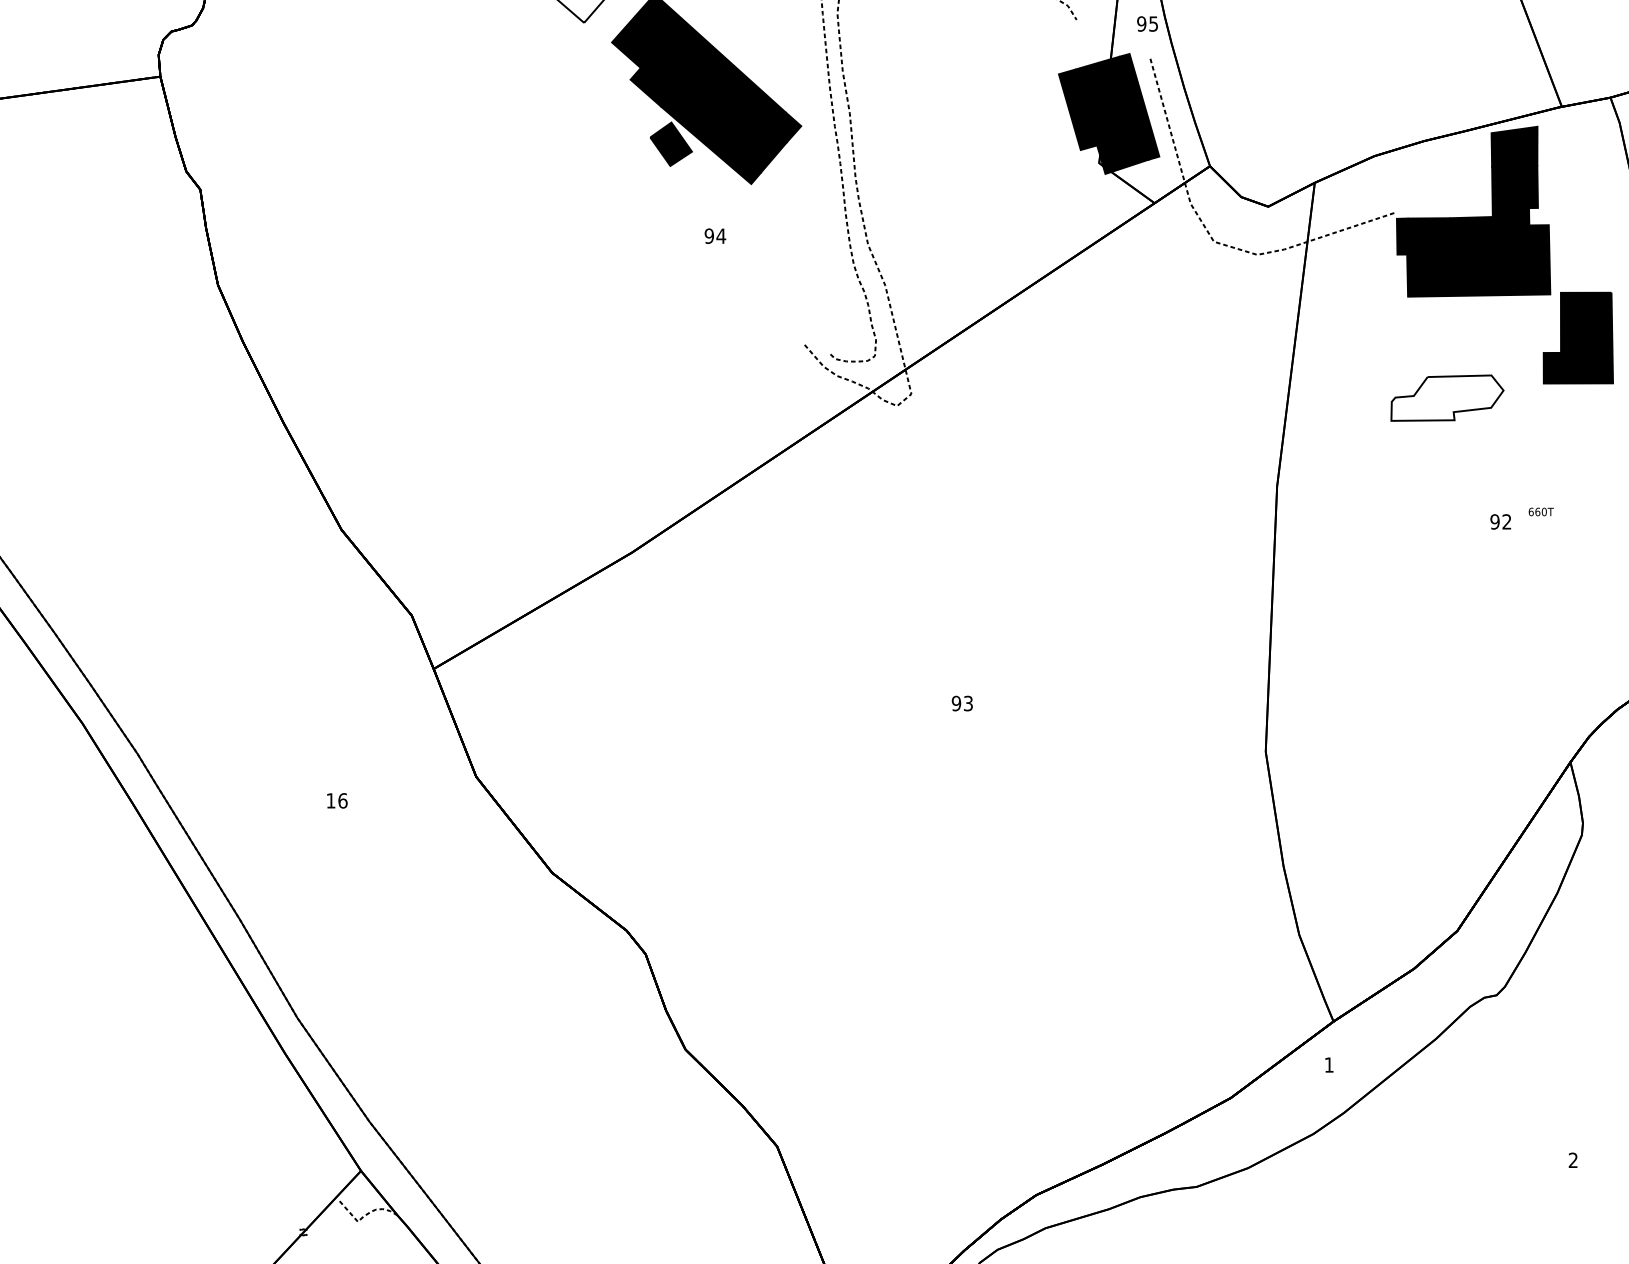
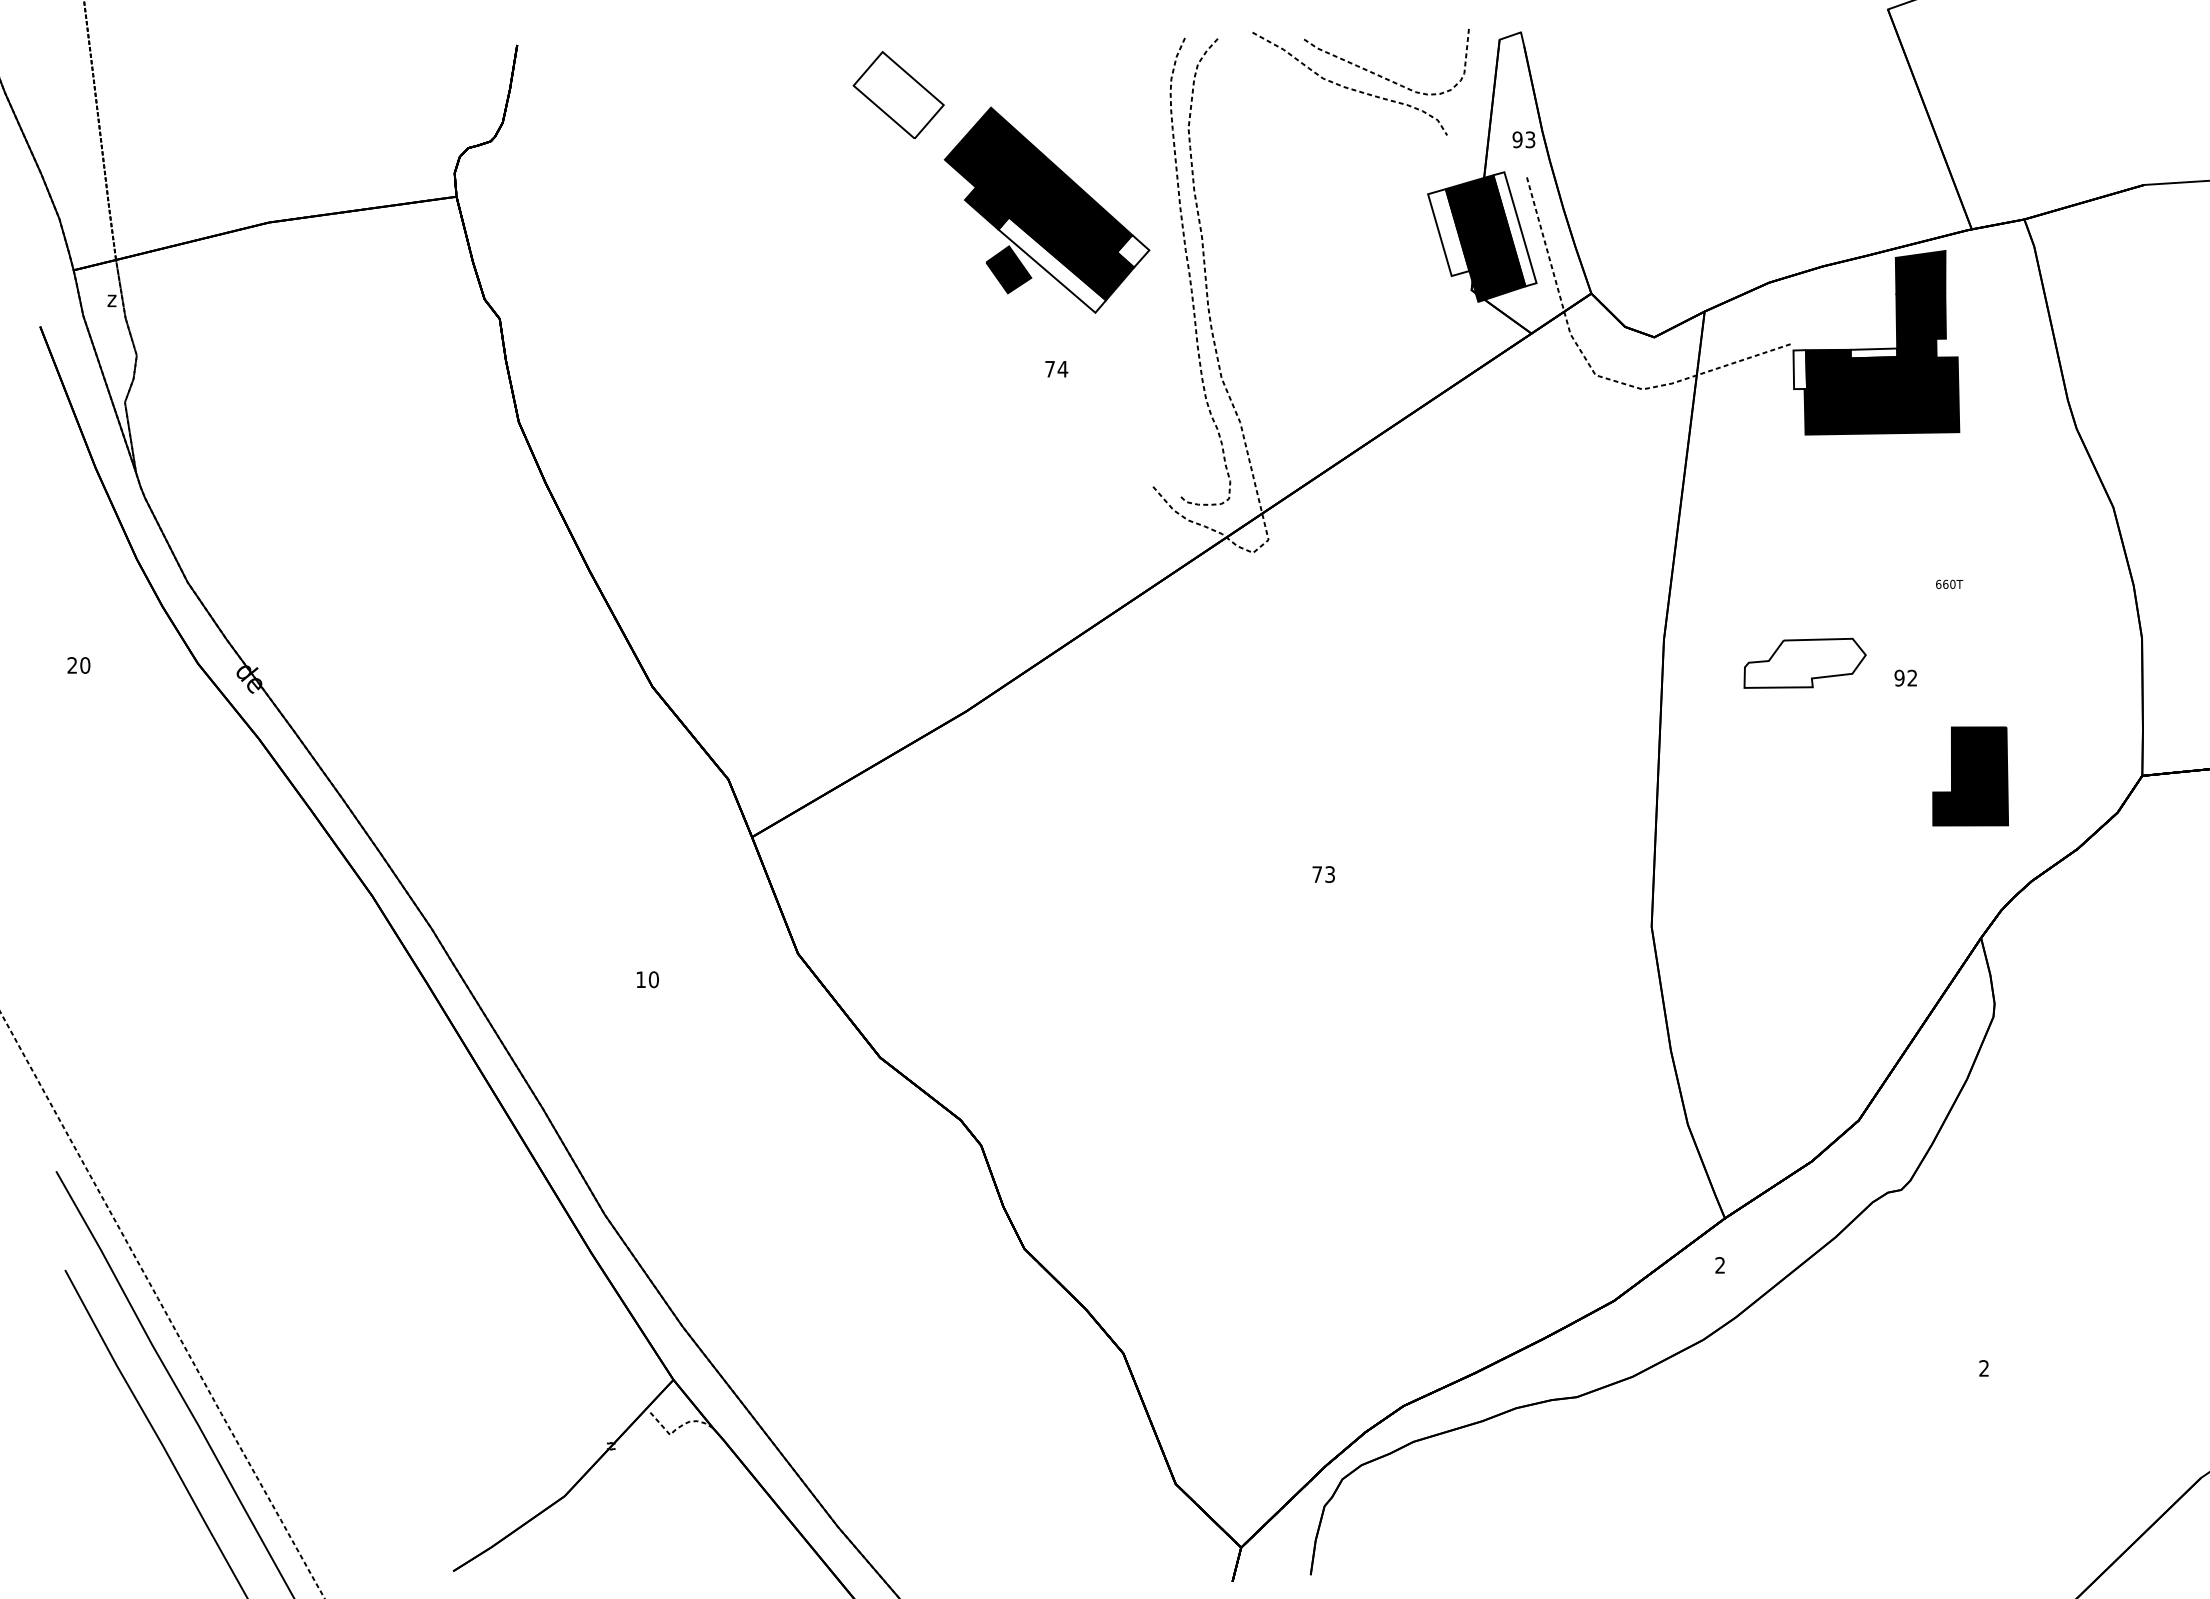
text: (1153, 23) -> (1530, 139), 95 -> 93
fill: (1138, 106) -> (1514, 229), removed
fill: (1077, 109) -> (1448, 232), removed
fill: (786, 127) -> (1133, 251), removed
fill: (711, 139) -> (1052, 264), removed
fill: (1470, 221) -> (1873, 353), removed
text: (709, 235) -> (1050, 368), 94 -> 74
fill: (1403, 236) -> (1800, 369), removed
part: (1578, 338) -> (1970, 776), moved
part: (1446, 397) -> (1804, 662), moved
text: (1541, 511) -> (1949, 583), moved
text: (956, 703) -> (1317, 874), 93 -> 73
text: (343, 800) -> (654, 979), 16 -> 10
text: (1328, 1065) -> (1719, 1265), 1 -> 2

